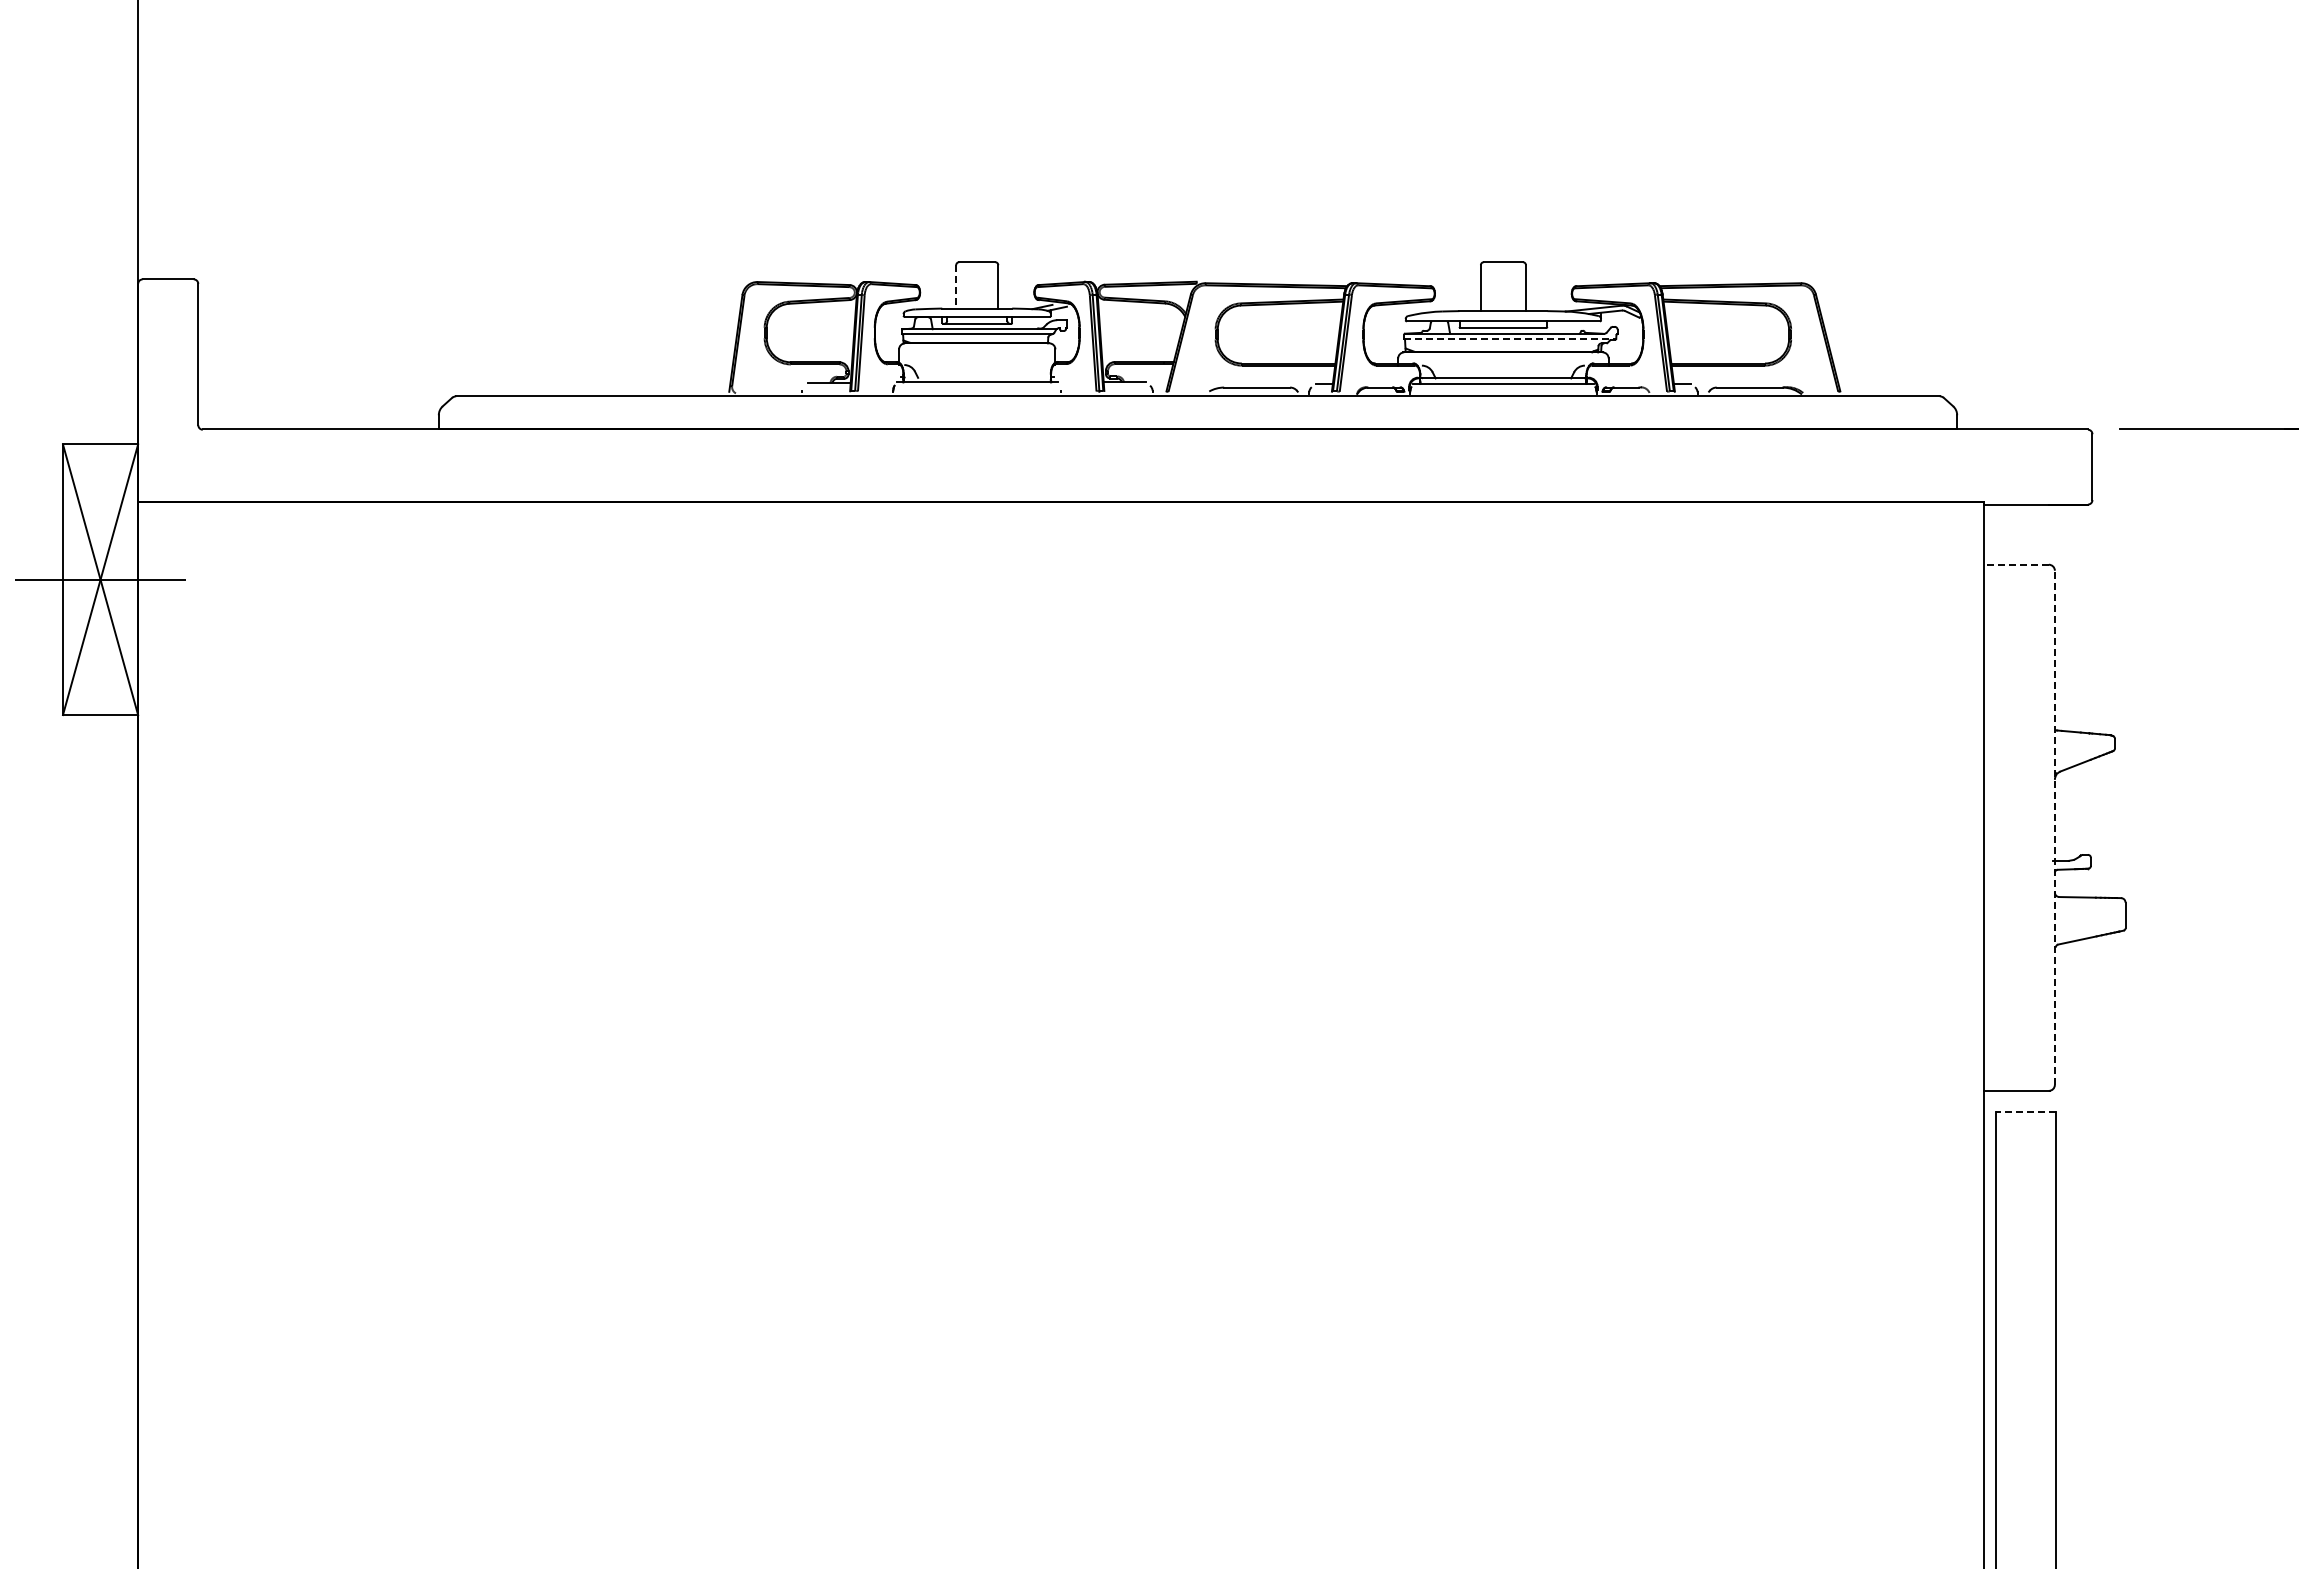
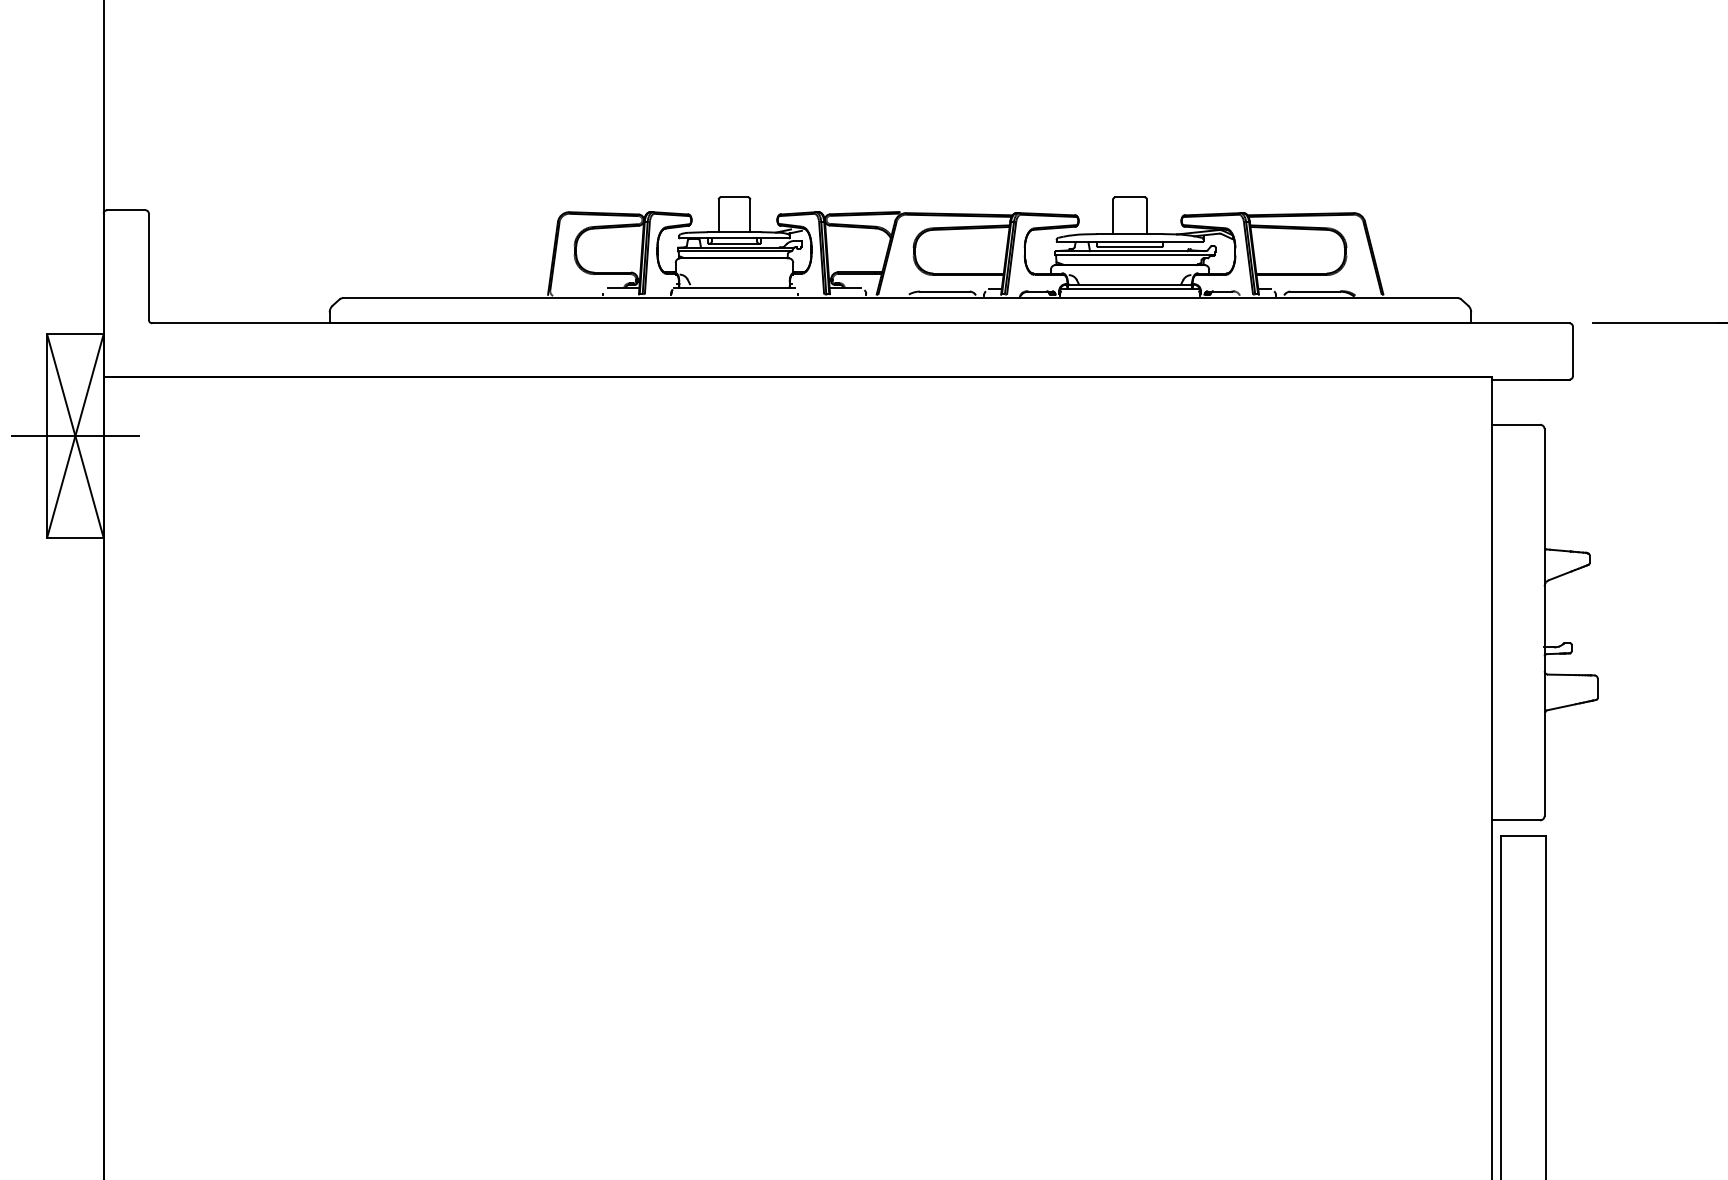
line: (956, 286) -> (718, 215), dashed -> solid
line: (1510, 339) -> (1135, 255), dashed -> solid
line: (2016, 564) -> (1515, 424), dashed -> solid
line: (2054, 827) -> (1544, 622), dashed -> solid
line: (2025, 1111) -> (1522, 835), dashed -> solid

